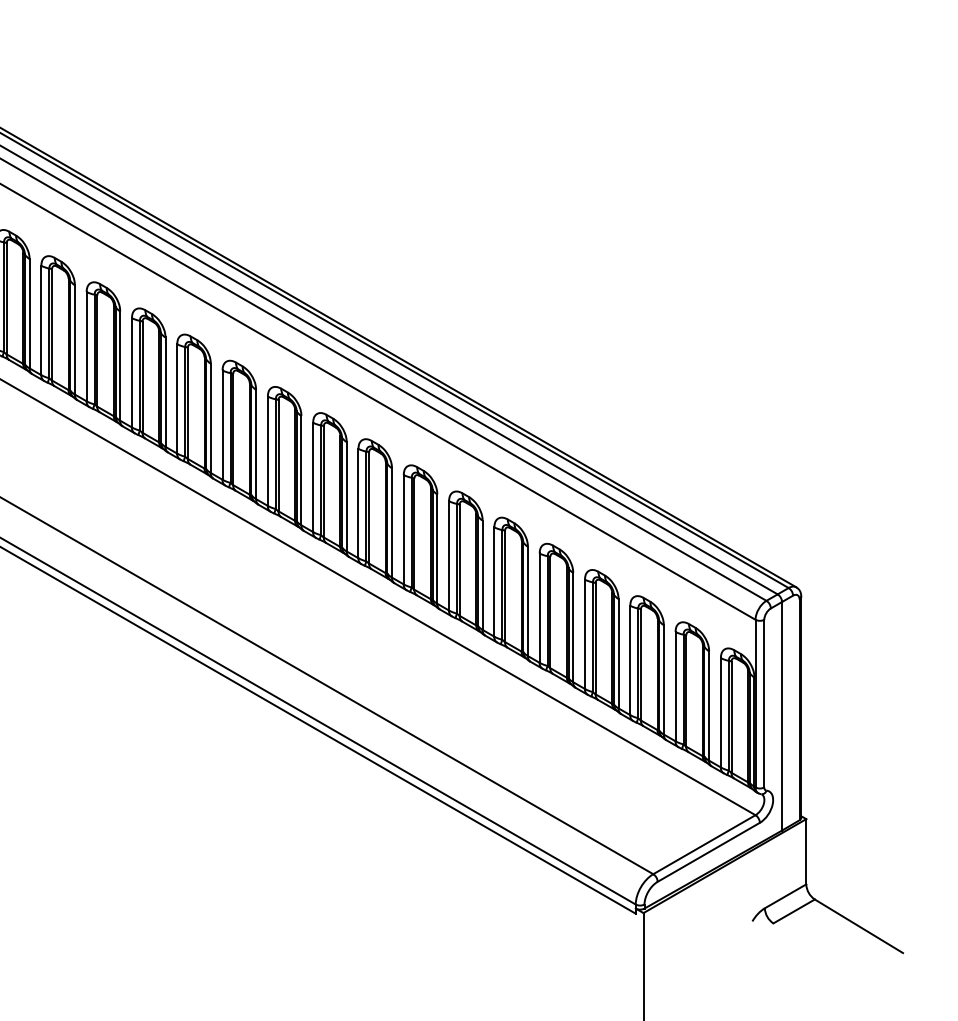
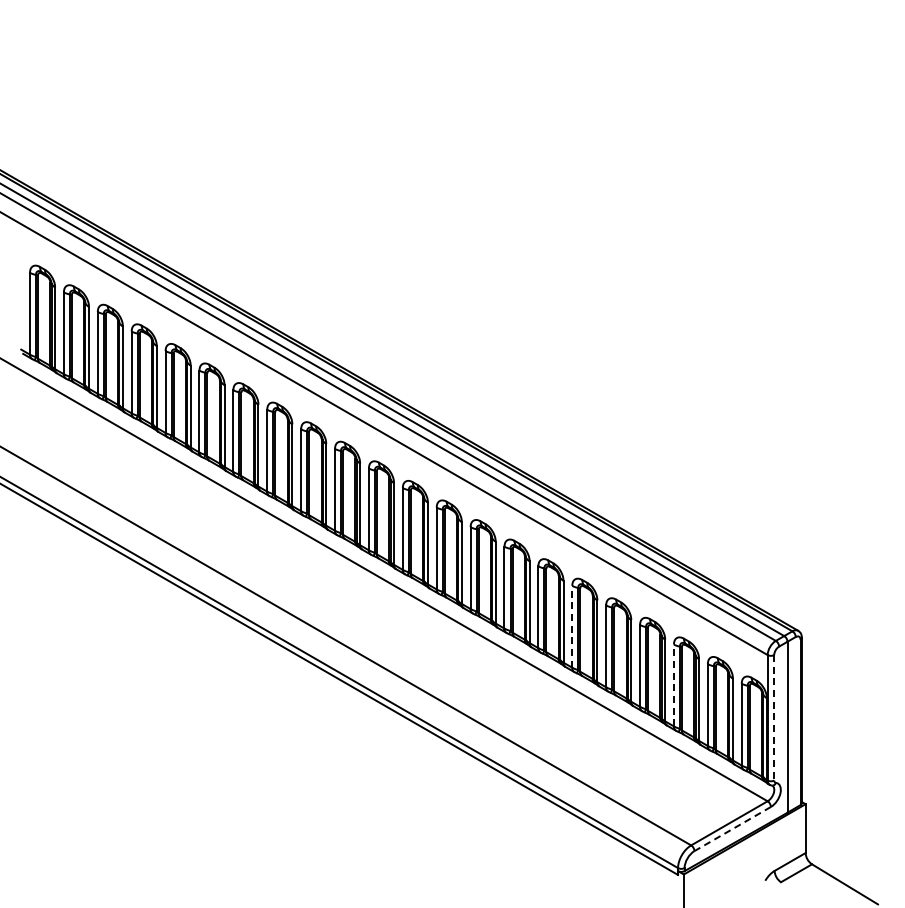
line: (494, 581) -> (572, 626), solid -> dashed
line: (629, 660) -> (673, 685), solid -> dashed
line: (764, 703) -> (774, 717), solid -> dashed
line: (708, 852) -> (732, 829), solid -> dashed

